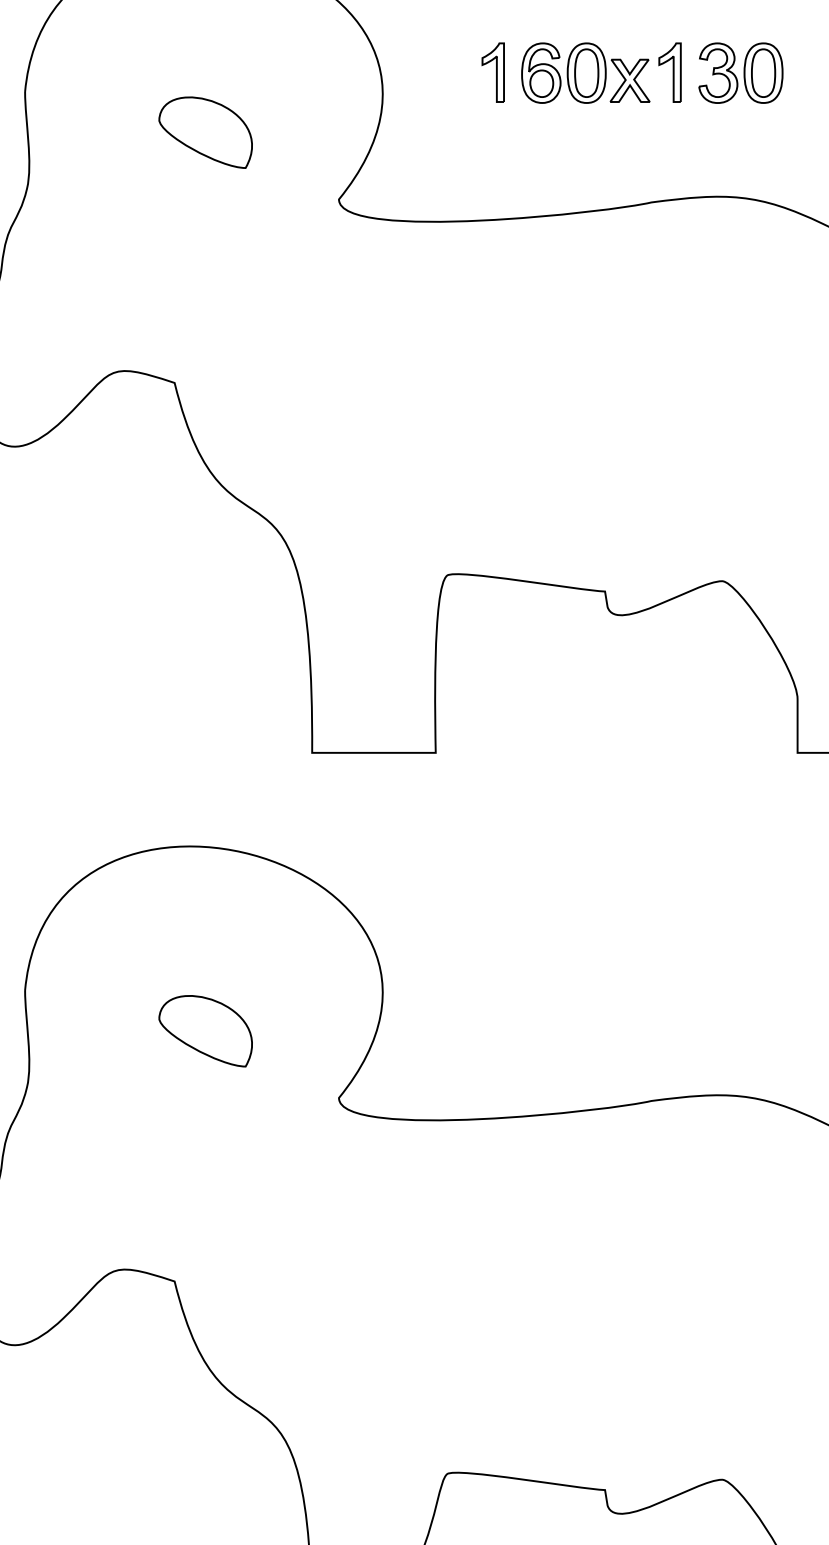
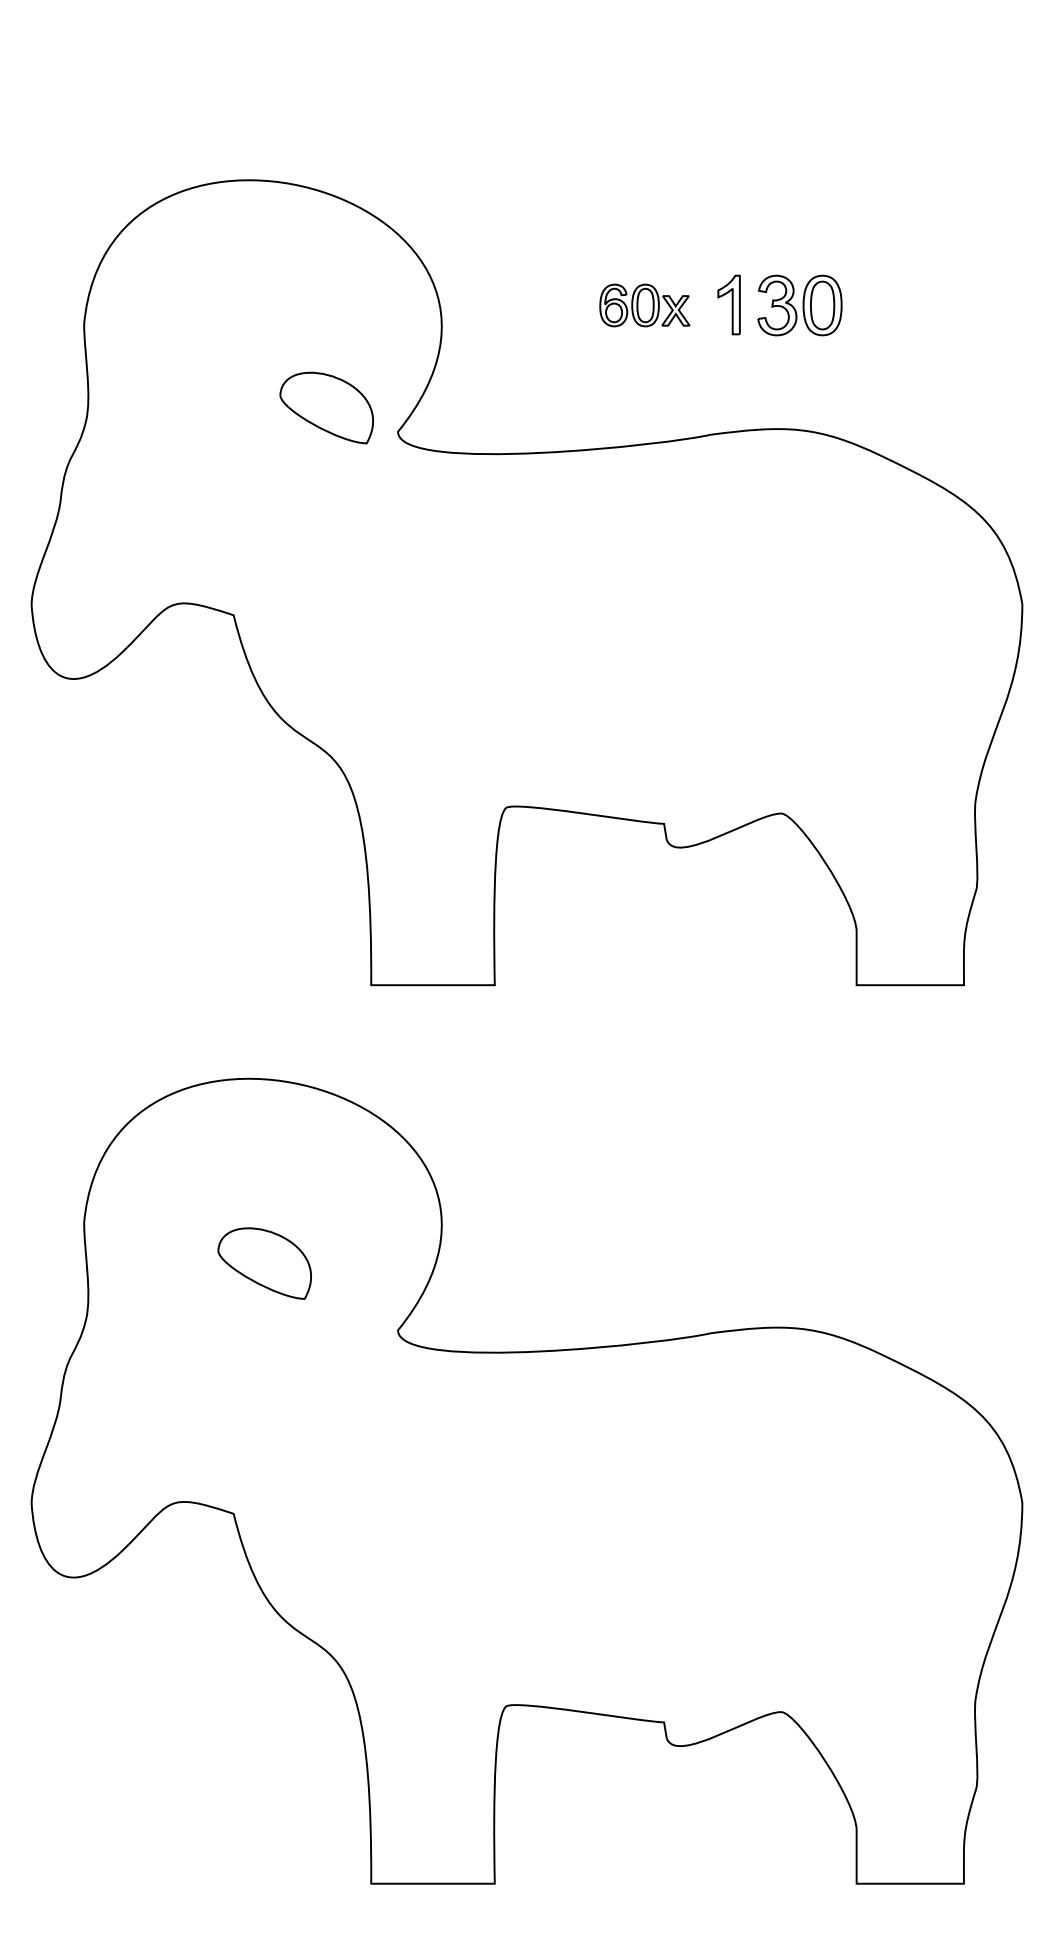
part: (492, 72) -> (551, 304), removed
part: (585, 73) -> (644, 305), size x0.7
part: (205, 132) -> (326, 407), moved

